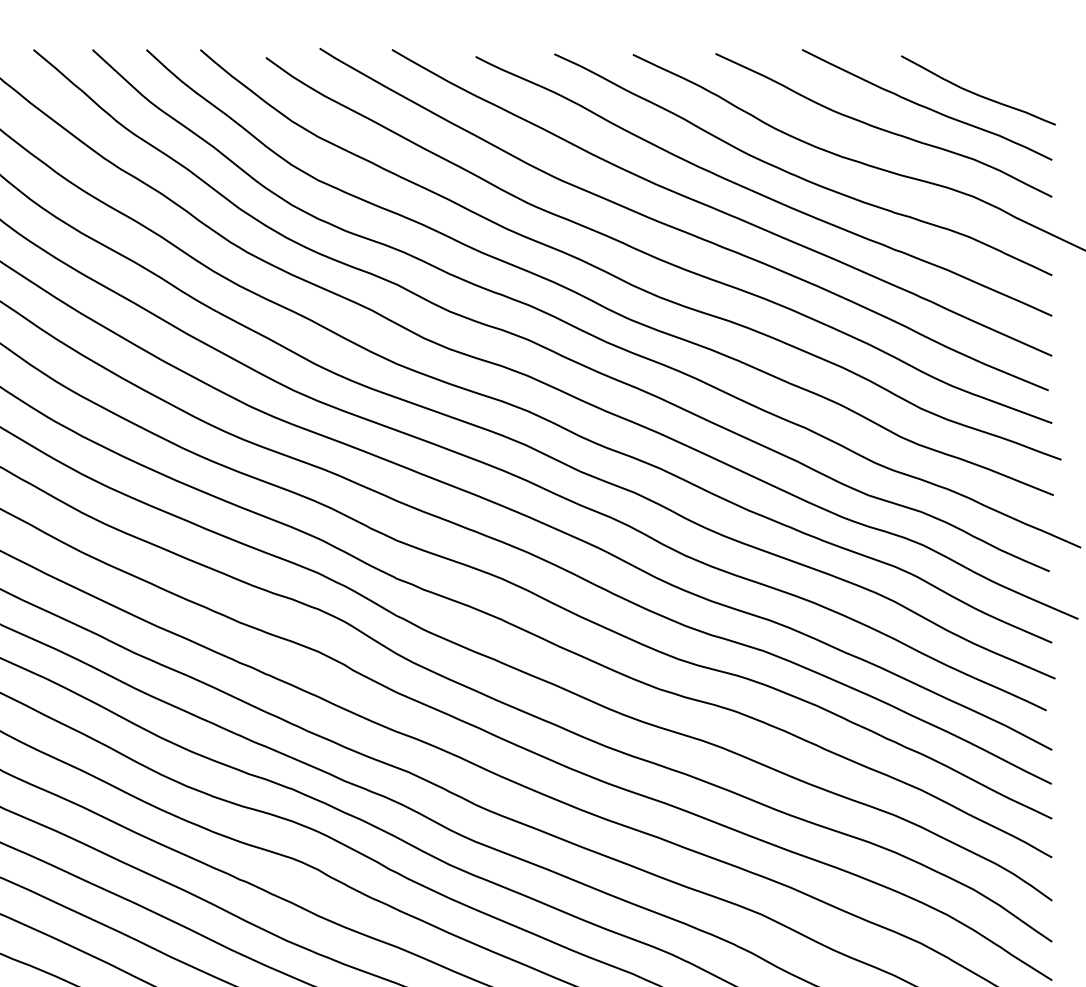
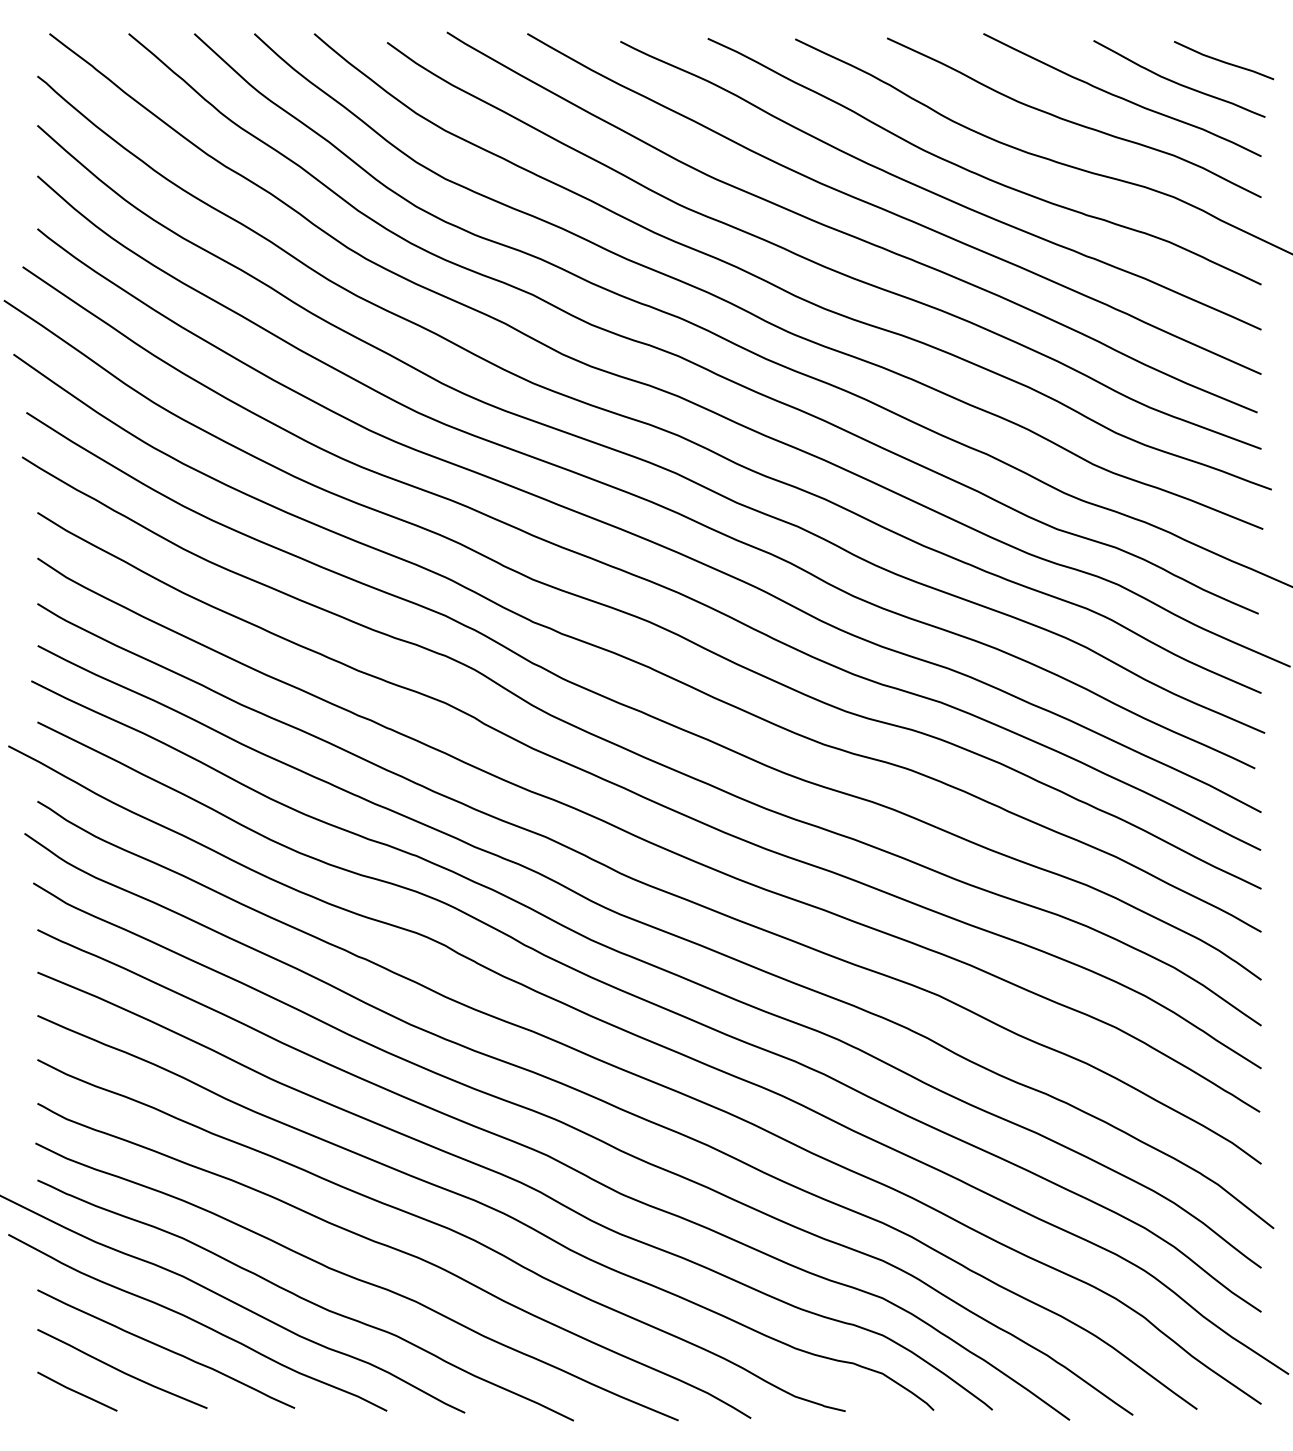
line: (1017, 73) -> (1222, 60), added

